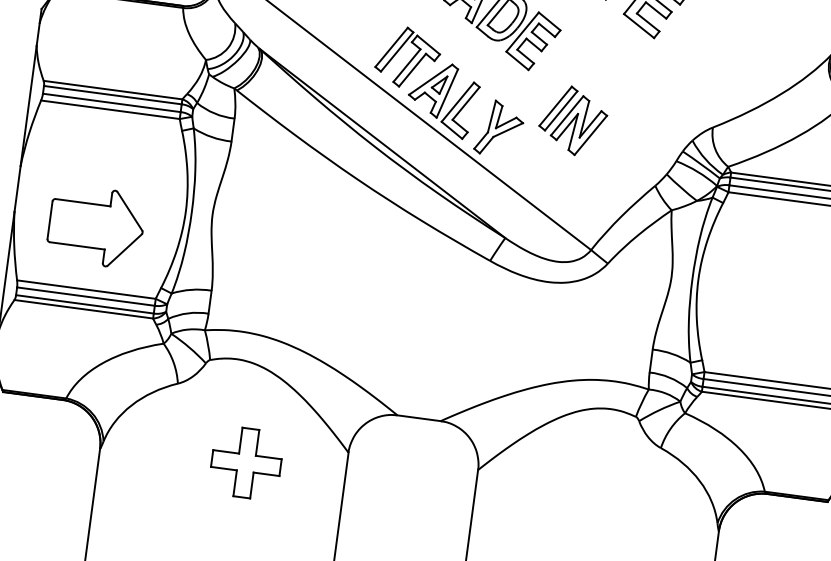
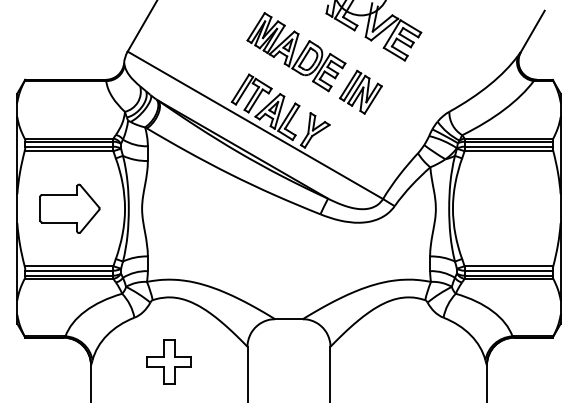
part: (572, 119) -> (360, 91), moved
part: (95, 226) -> (69, 208), moved
part: (245, 462) -> (168, 361), moved

